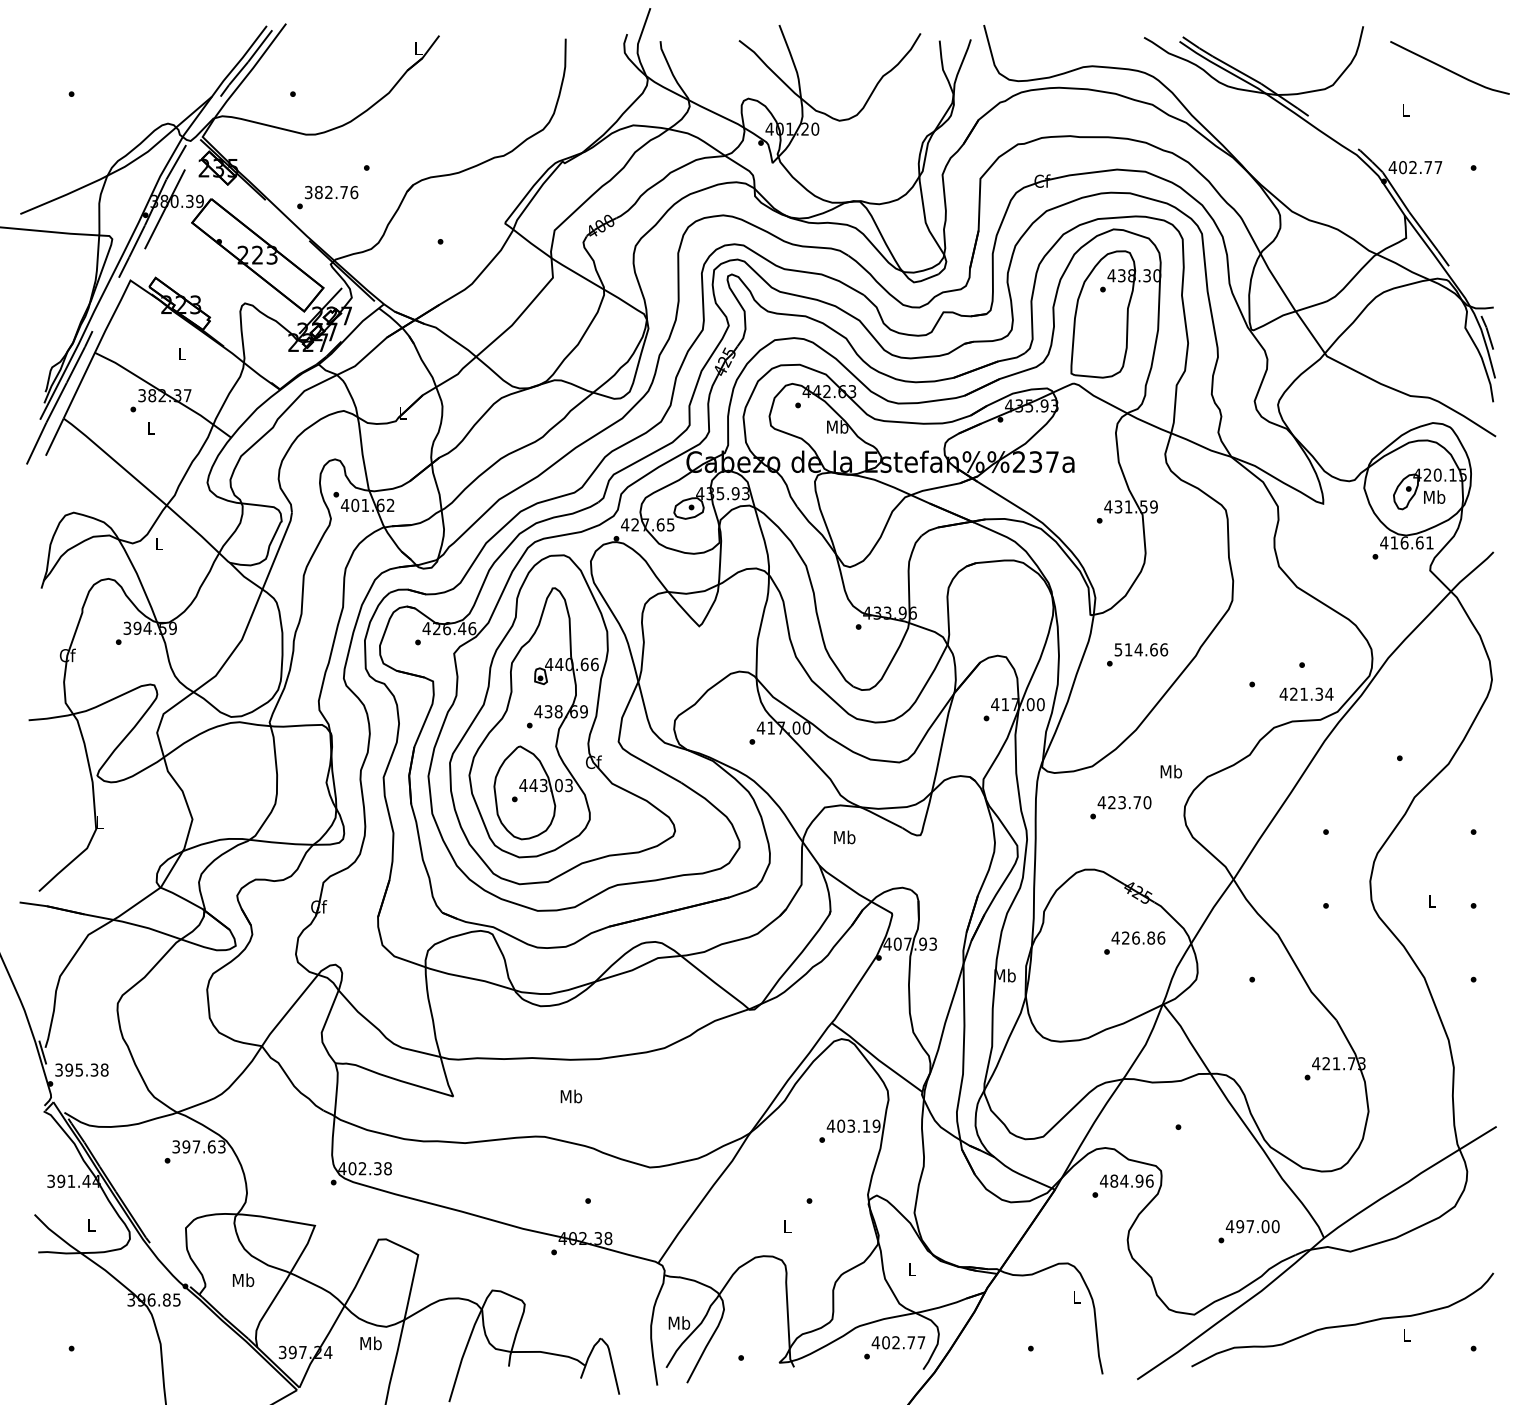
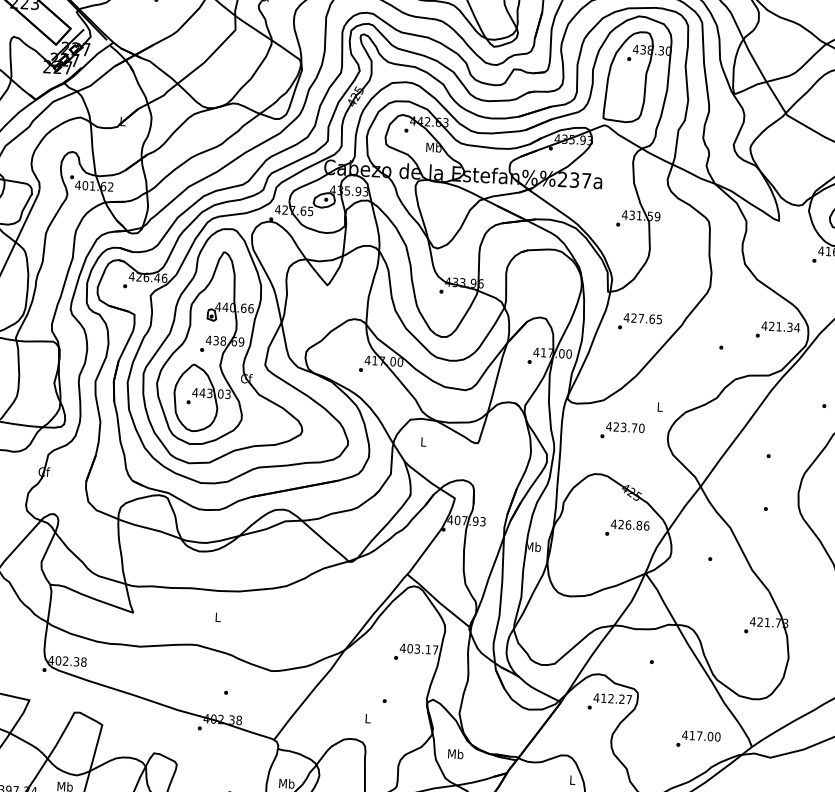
text: (1141, 649) -> (643, 318), 514.66 -> 427.65
text: (1306, 693) -> (780, 326), moved
text: (1171, 771) -> (660, 406), Mb -> L
text: (844, 837) -> (423, 441), Mb -> L
text: (571, 1096) -> (218, 617), Mb -> L
text: (876, 1125) -> (435, 649), 403.19 -> 403.17
text: (1131, 1180) -> (616, 698), 484.96 -> 412.27
text: (1240, 1226) -> (692, 735), 497.00 -> 417.00
text: (911, 1269) -> (455, 754), L -> Mb

